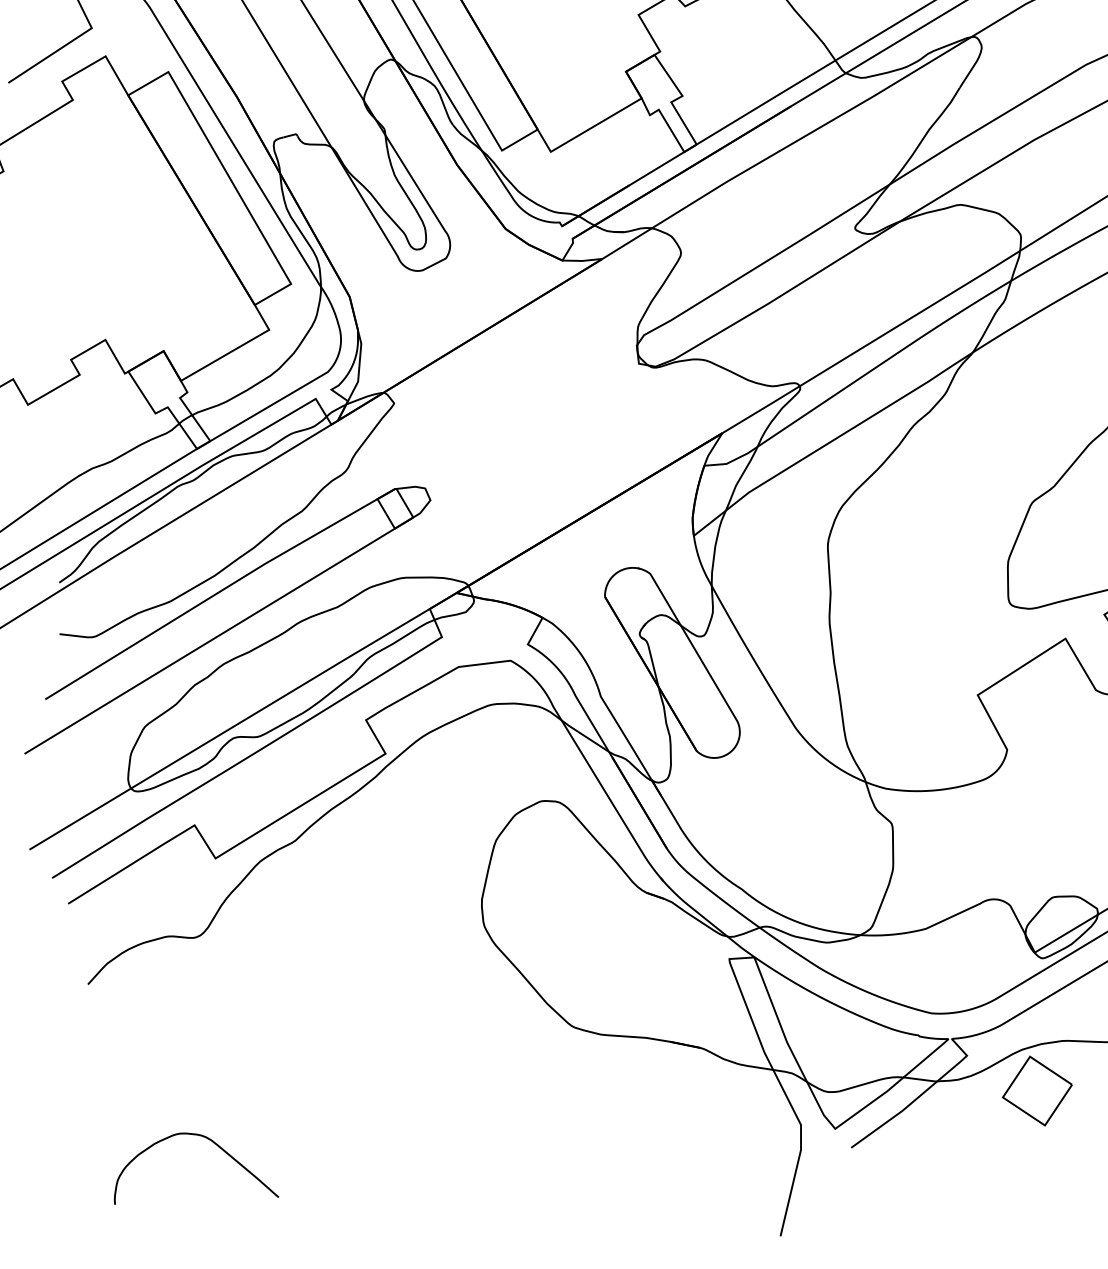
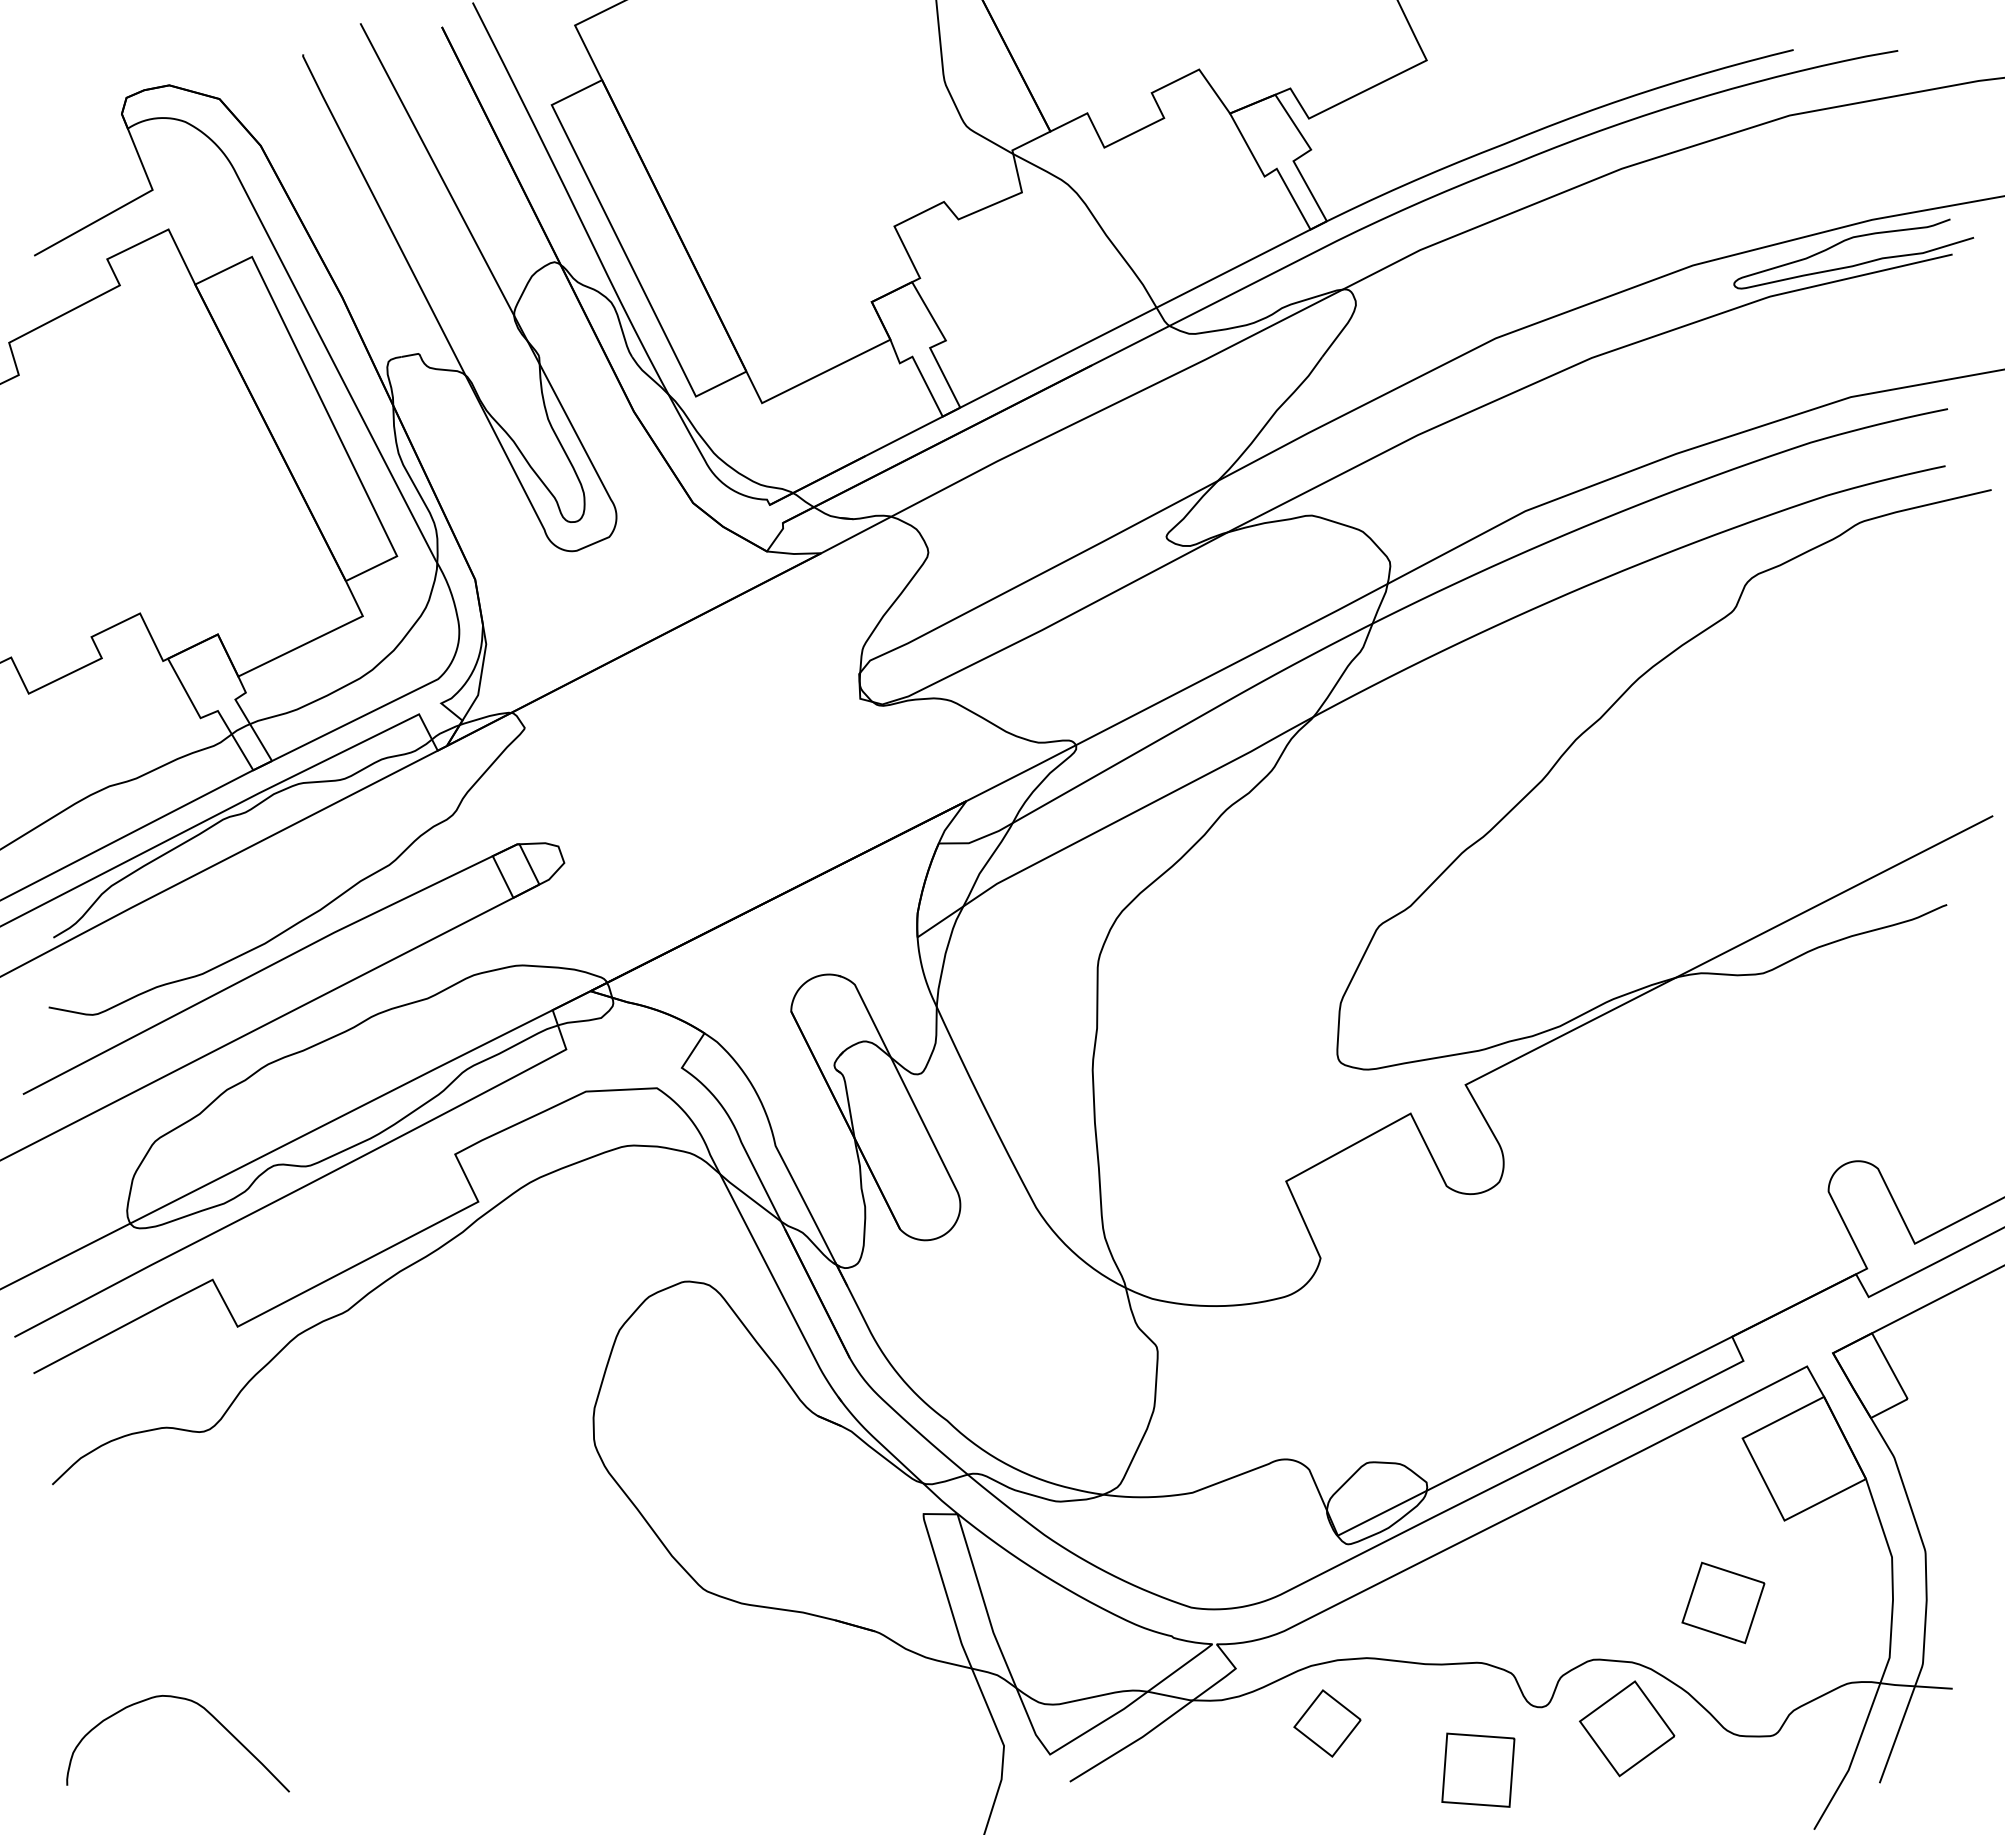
part: (1037, 1091) -> (1327, 1723), size x0.7

